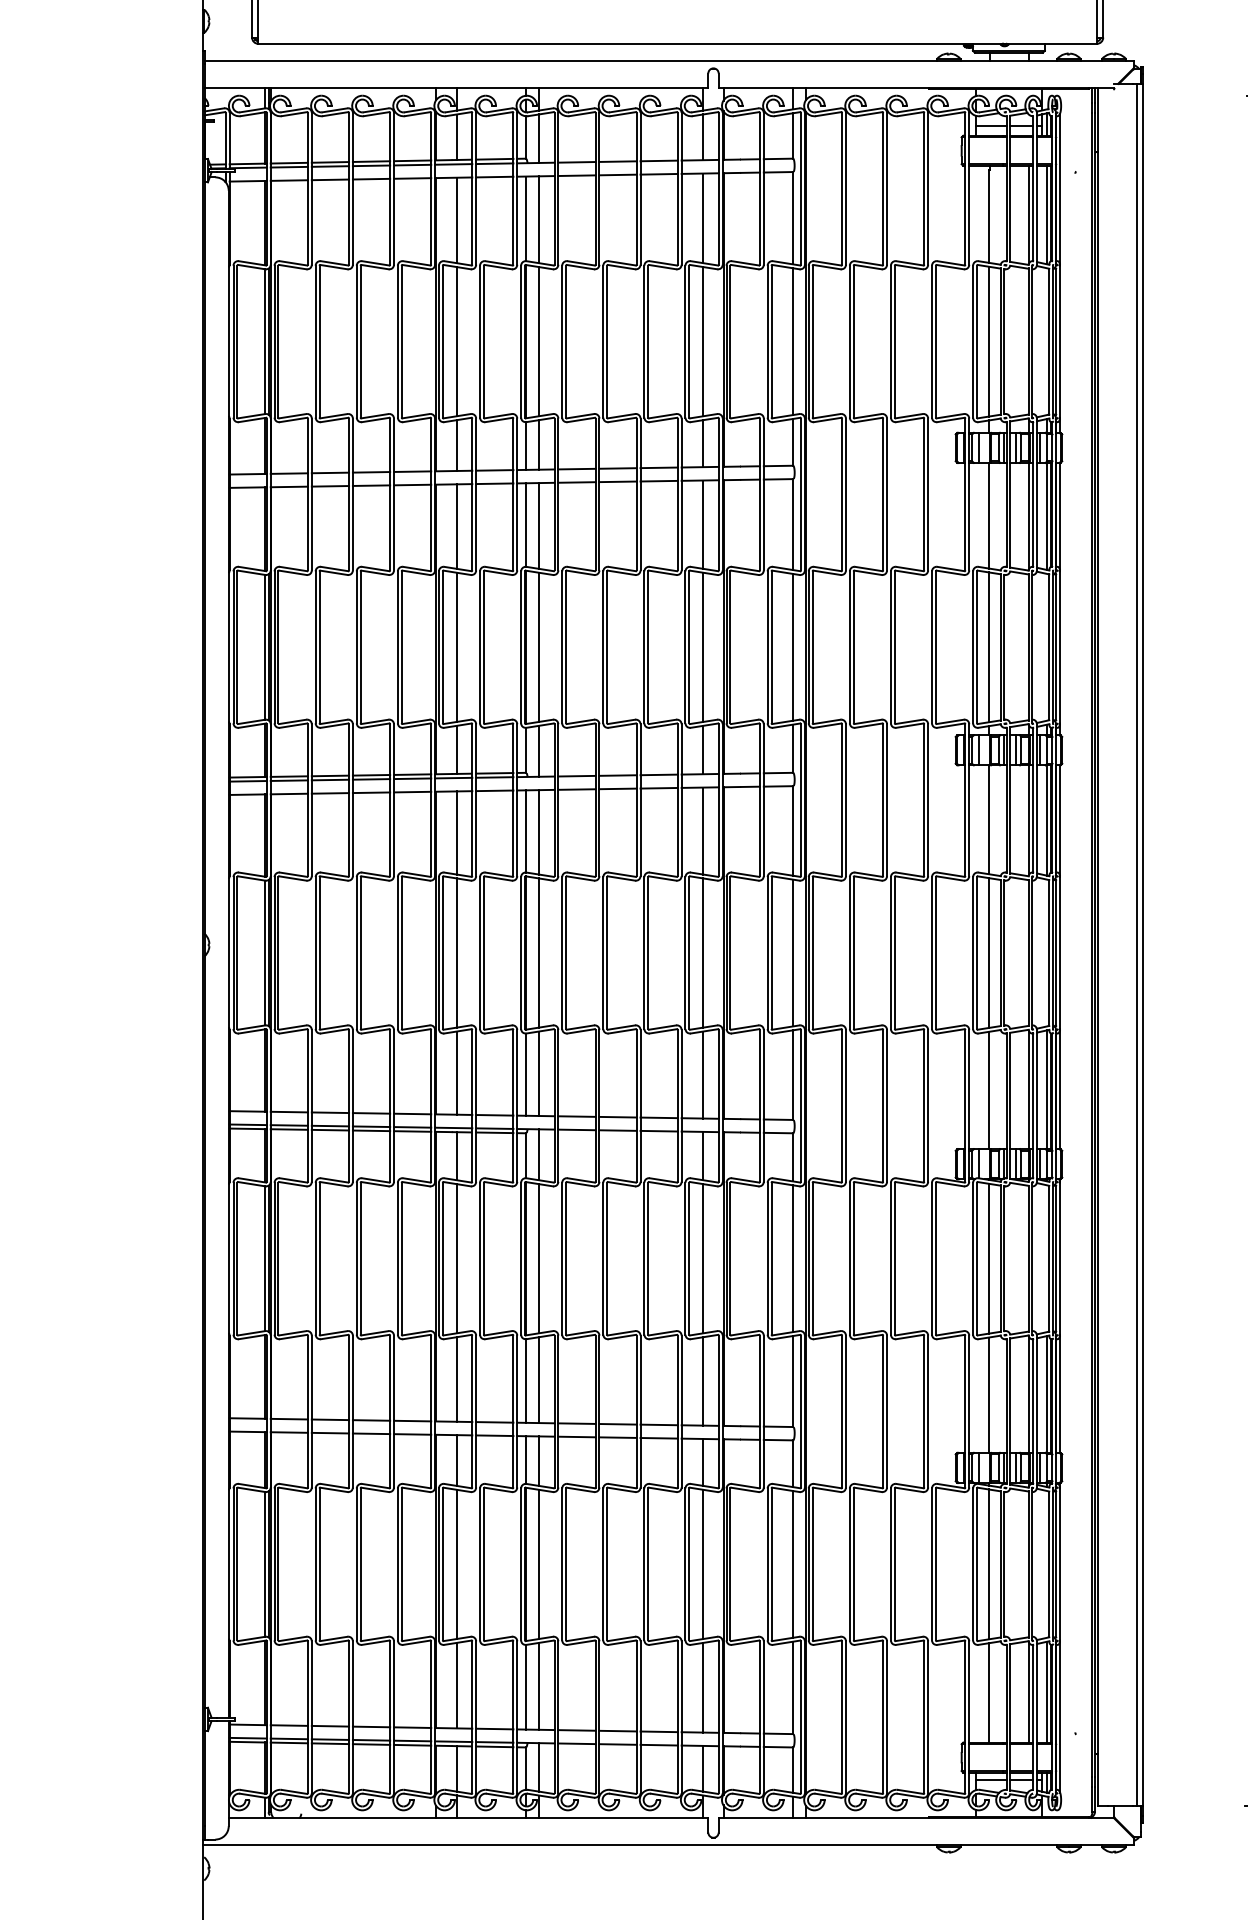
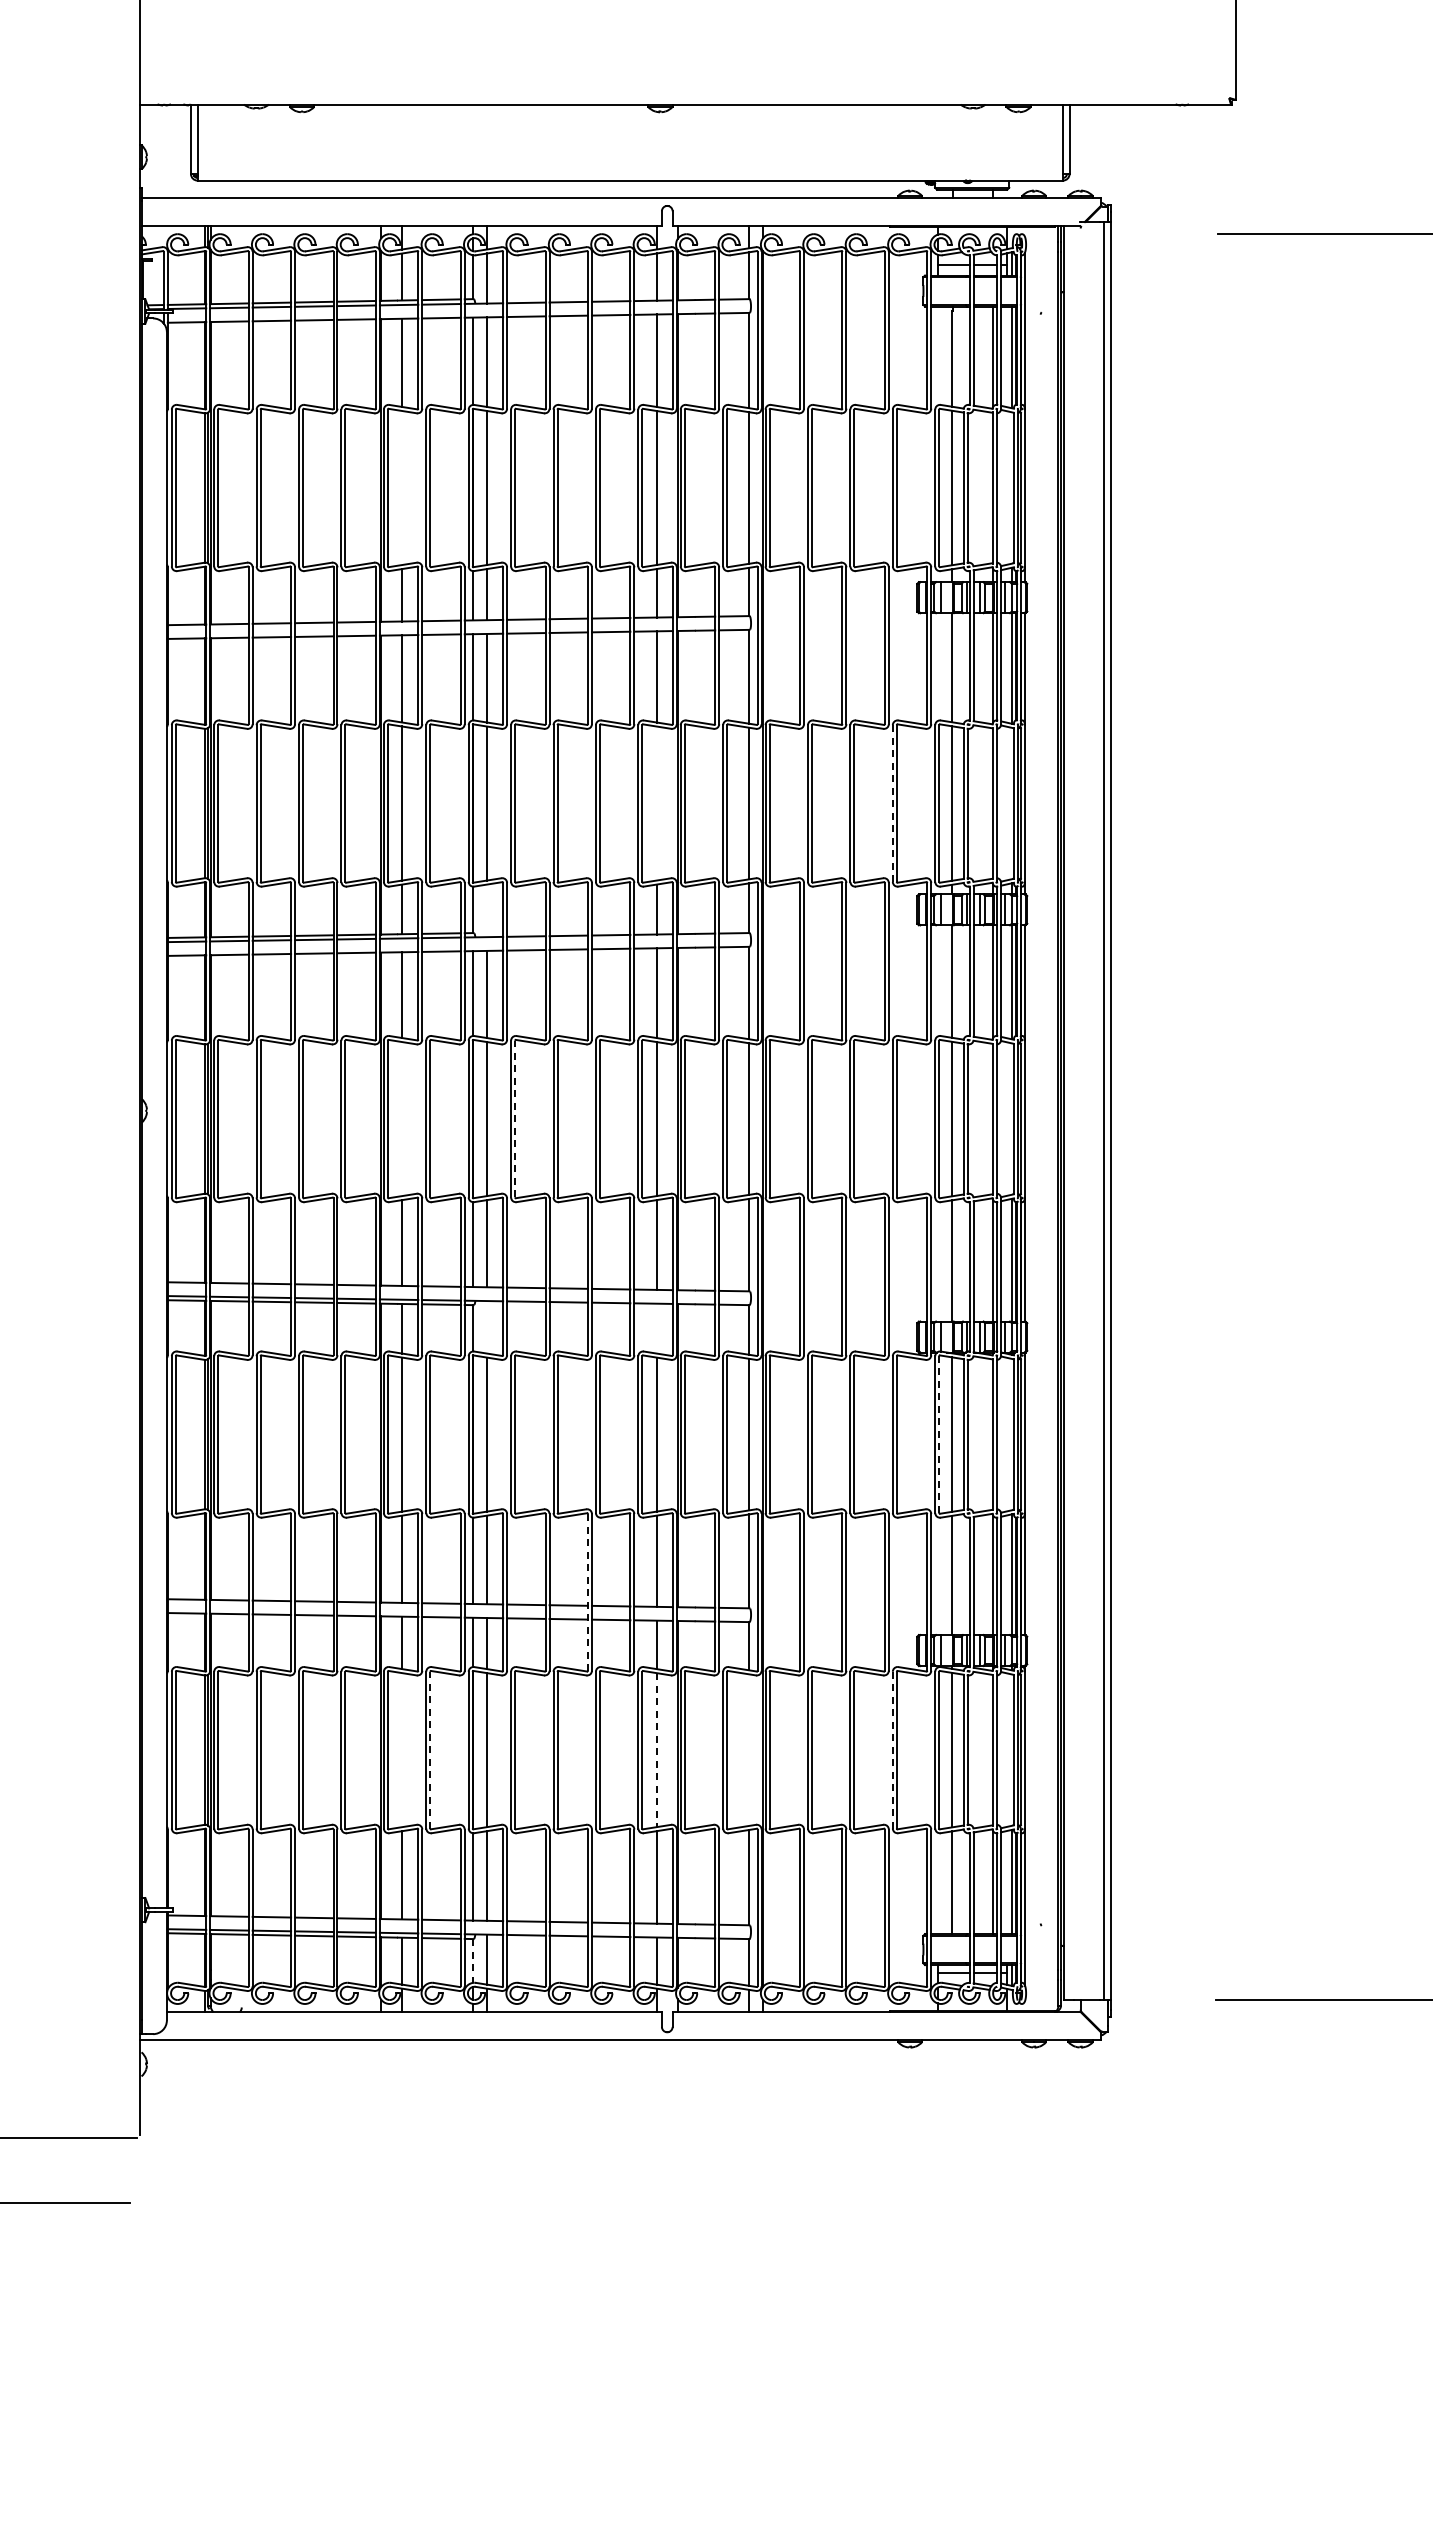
line: (456, 341) -> (401, 487), removed
line: (703, 647) -> (656, 803), removed
line: (931, 648) -> (892, 804), solid -> dashed
line: (539, 750) -> (487, 910), removed
line: (566, 952) -> (515, 1118), solid -> dashed
line: (456, 953) -> (401, 1119), removed
line: (539, 1154) -> (487, 1327), removed
line: (703, 1155) -> (656, 1328), removed
line: (977, 1258) -> (939, 1434), solid -> dashed
line: (636, 1411) -> (587, 1592), solid -> dashed
line: (484, 1563) -> (430, 1749), solid -> dashed
line: (793, 1563) -> (749, 1749), removed
line: (456, 1564) -> (401, 1750), removed
line: (703, 1564) -> (656, 1750), solid -> dashed
line: (931, 1564) -> (892, 1750), solid -> dashed
line: (525, 1768) -> (473, 1960), solid -> dashed

